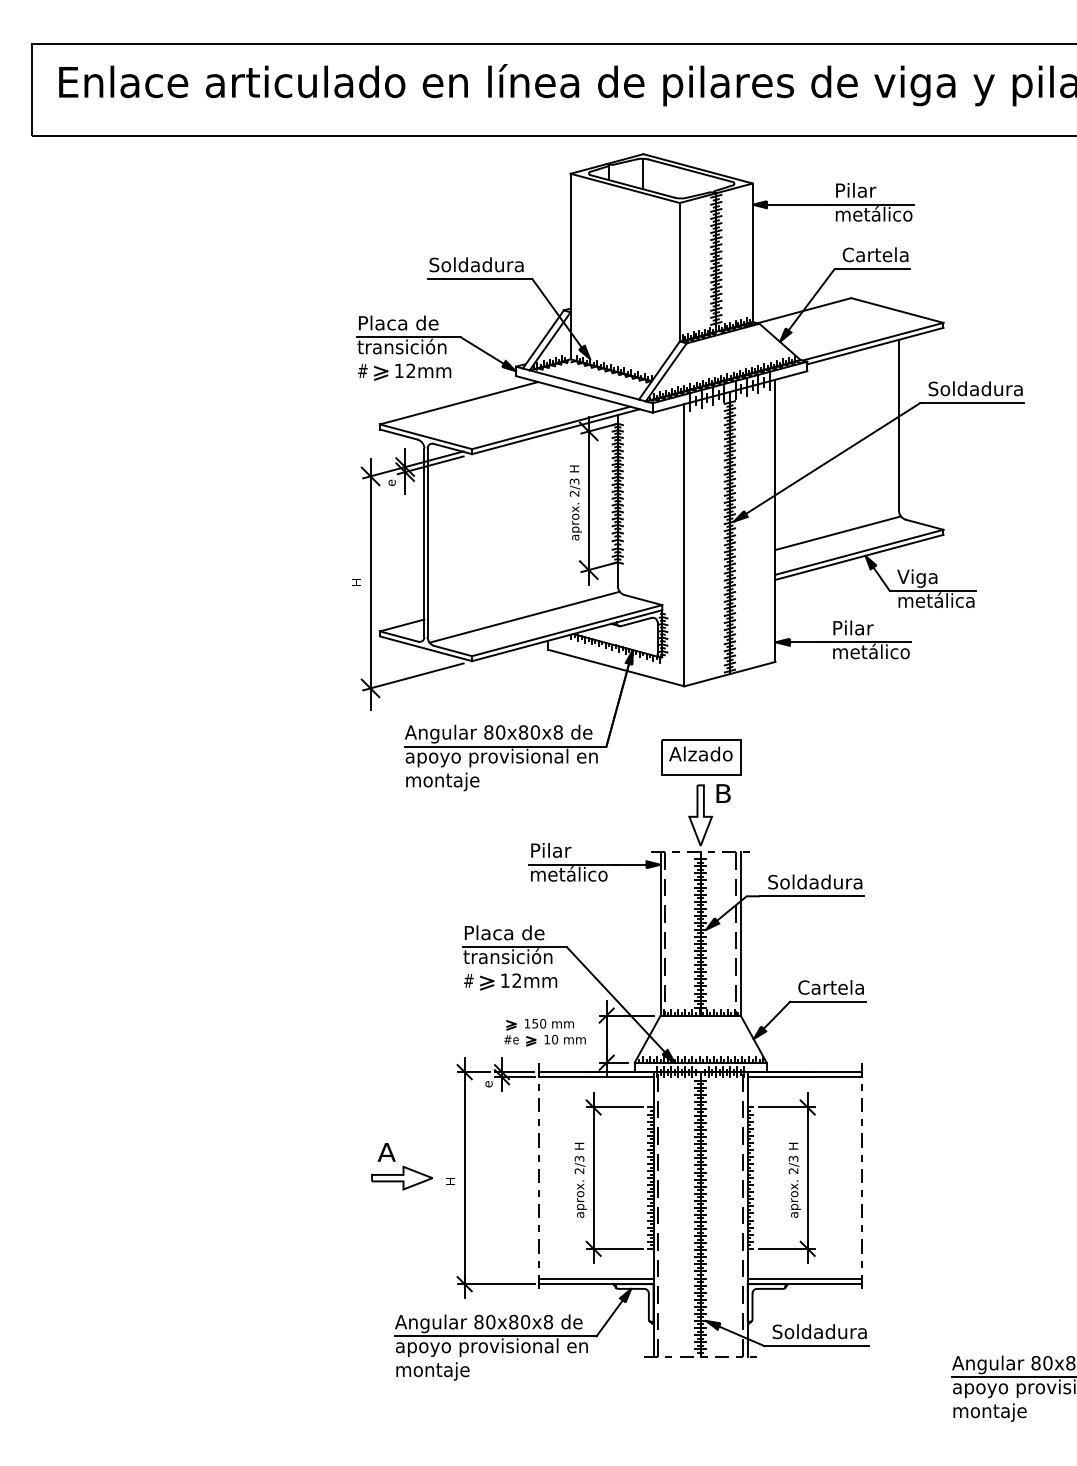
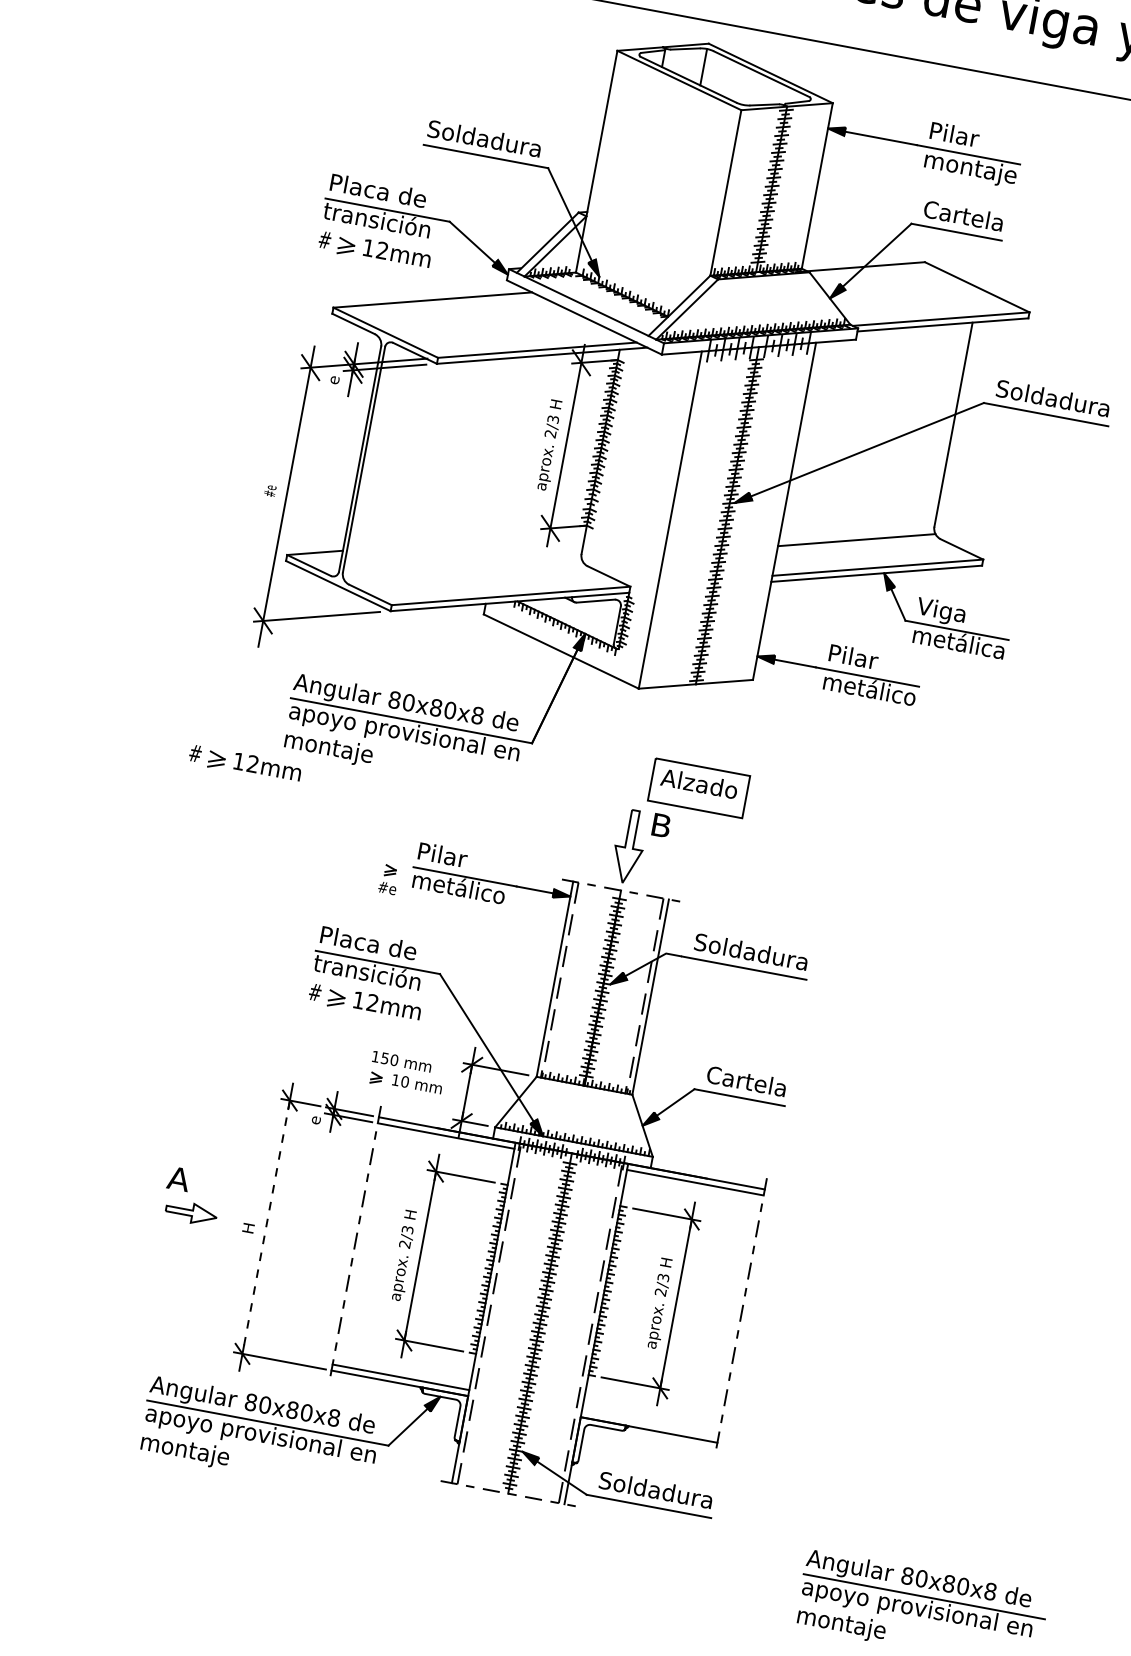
text: (874, 215) -> (971, 168), metálico -> montaje
text: (356, 581) -> (270, 490), H -> #e
line: (524, 616) -> (463, 569), removed
part: (701, 757) -> (699, 788), moved
part: (377, 806) -> (245, 763), added
part: (511, 1032) -> (389, 879), moved
part: (401, 1177) -> (190, 1212), size x0.7
line: (464, 1178) -> (265, 1227), solid -> dashed
line: (804, 1279) -> (649, 1424), removed

